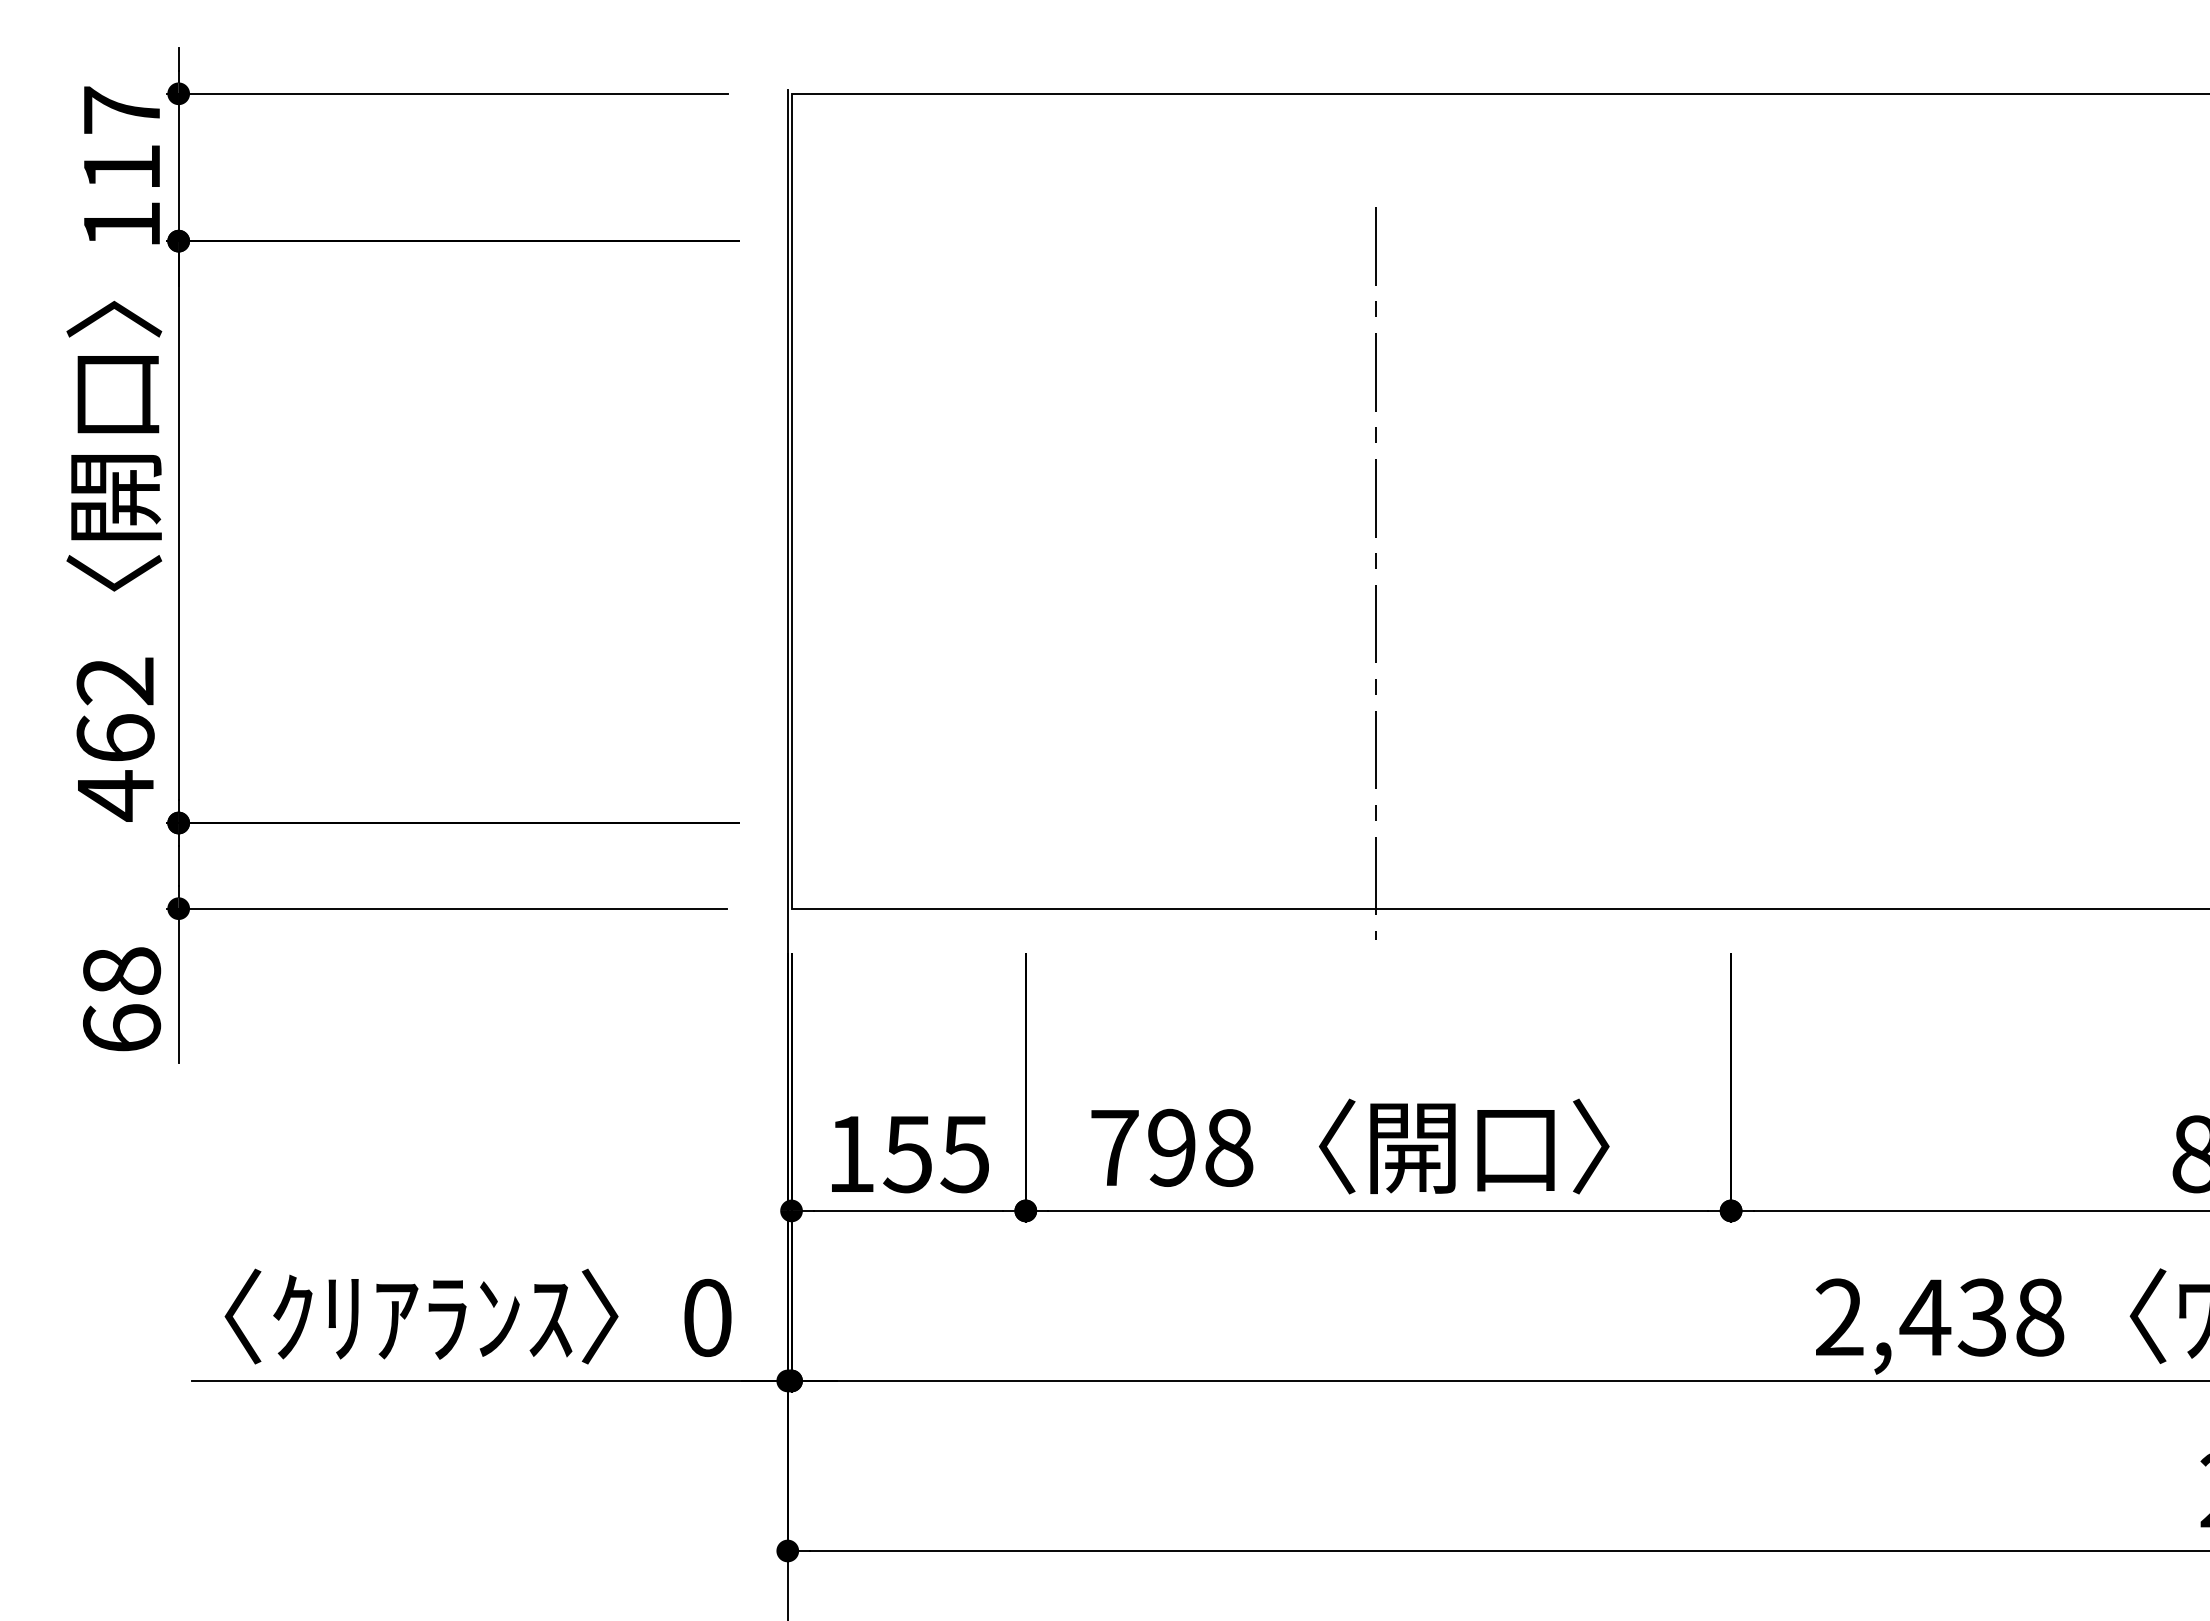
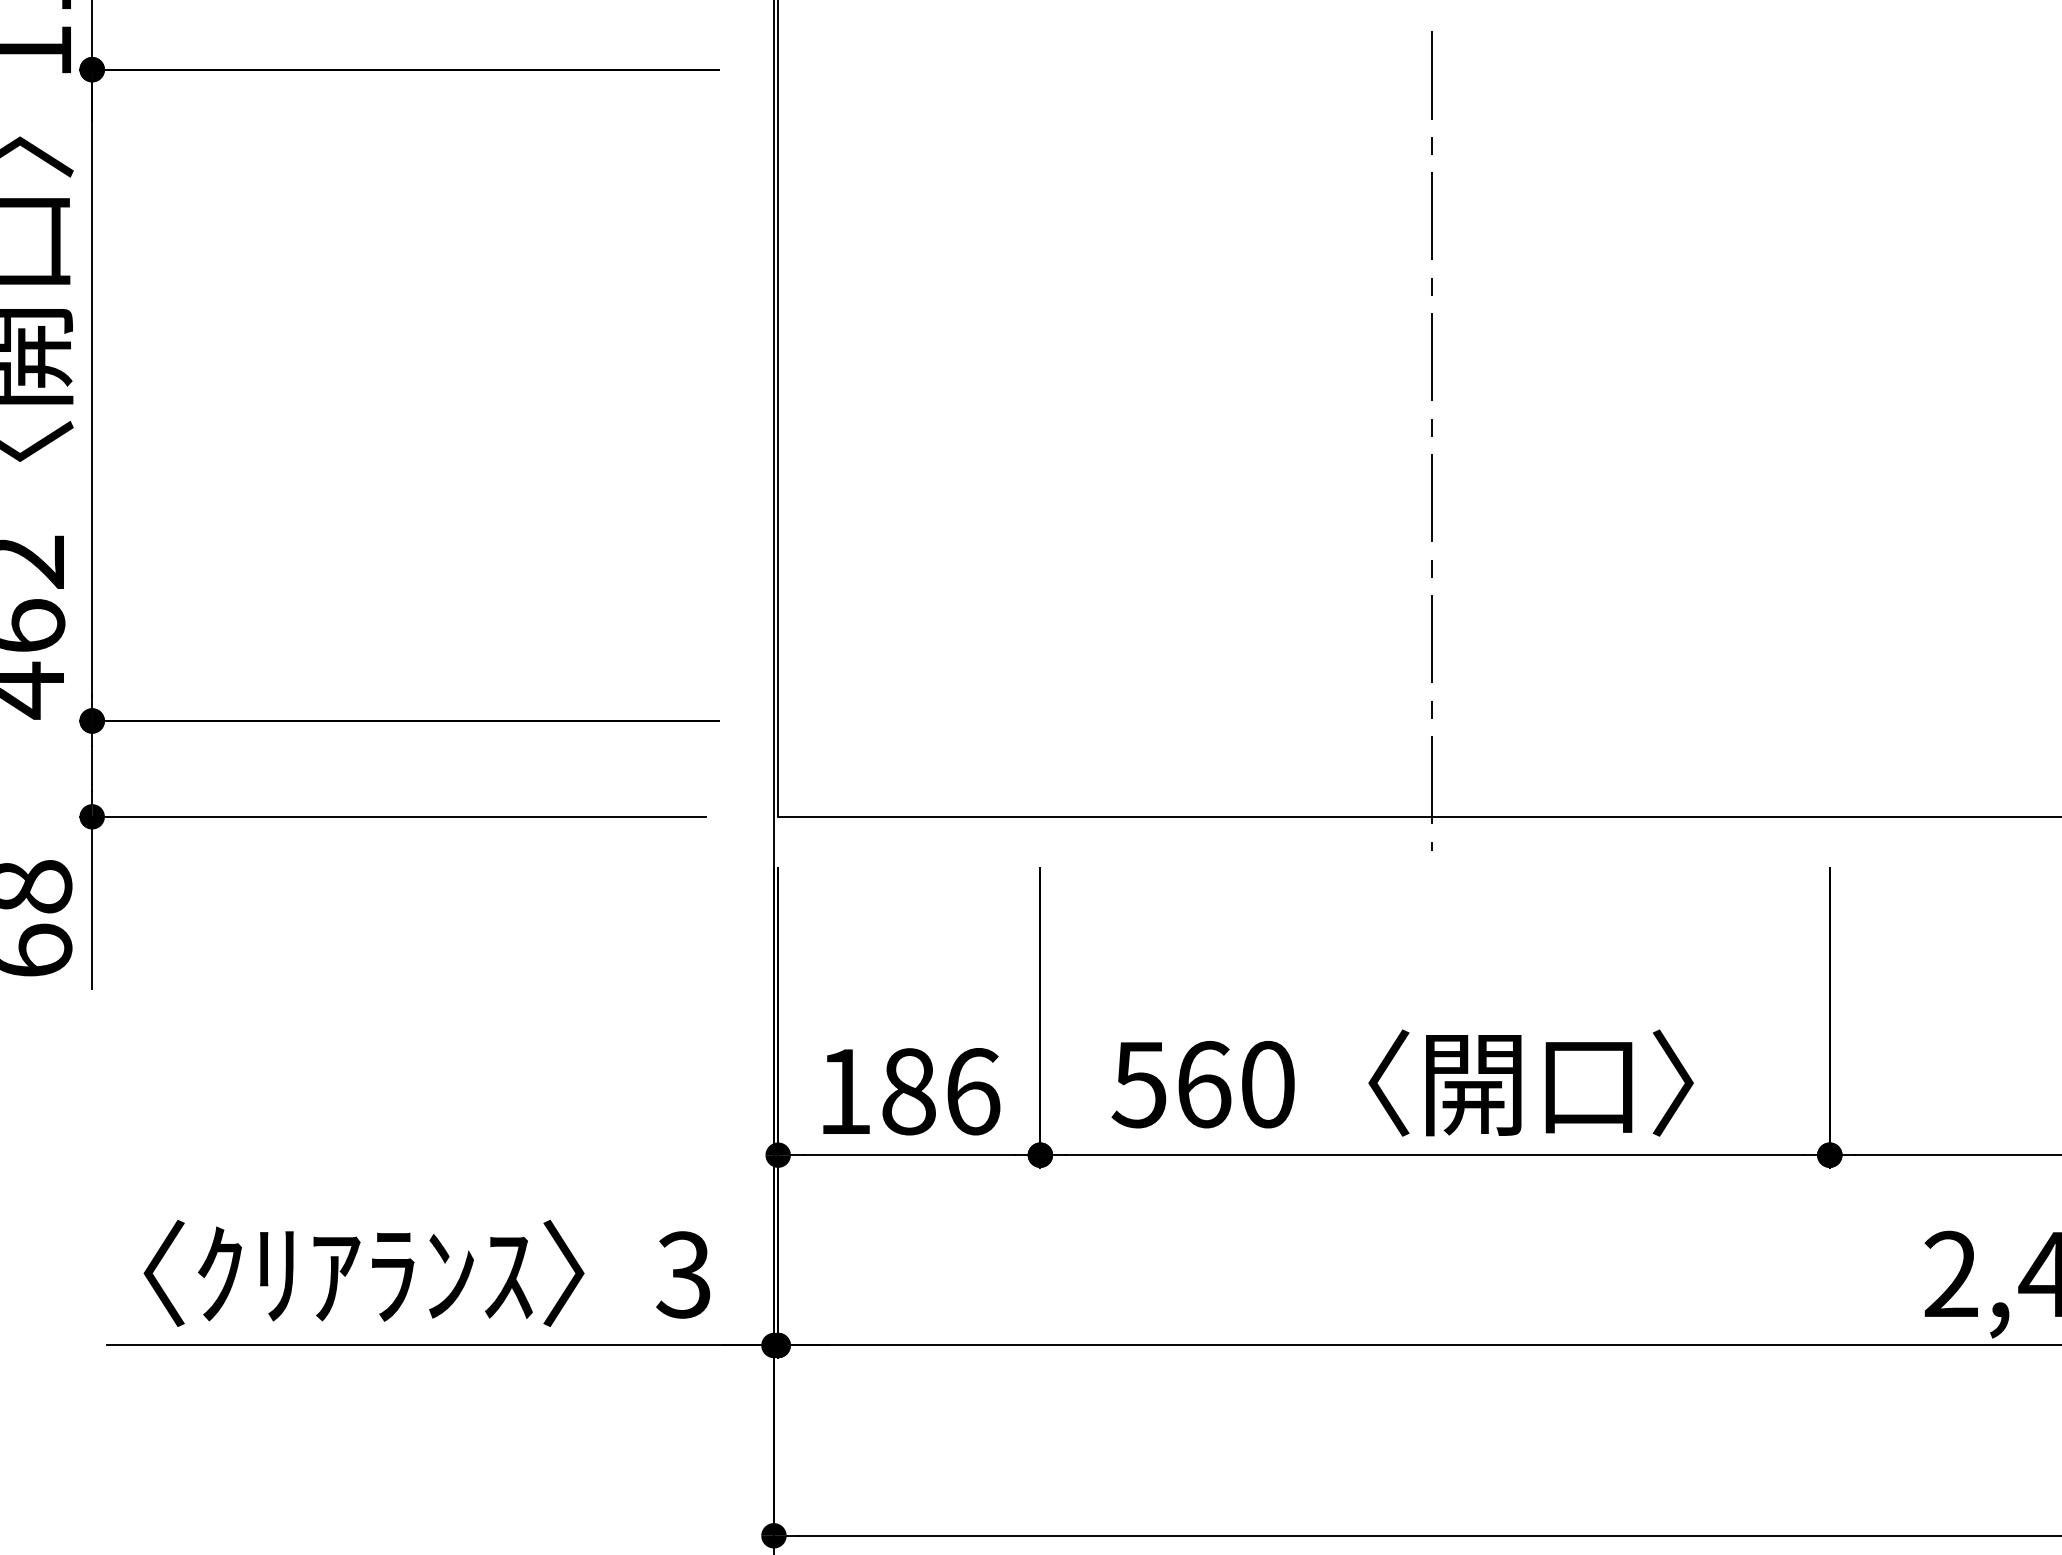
text: (1171, 1147) -> (1203, 1084), 798 -> 560
text: (936, 1154) -> (940, 1092), 155 -> 186
text: (706, 1317) -> (682, 1274), 0 -> 3

